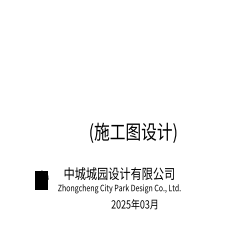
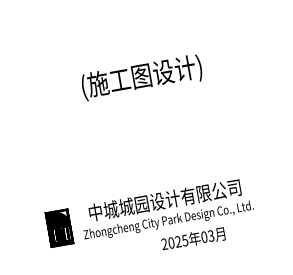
text: (133, 132) -> (142, 77), moved
part: (41, 180) -> (59, 228), size x1.43

